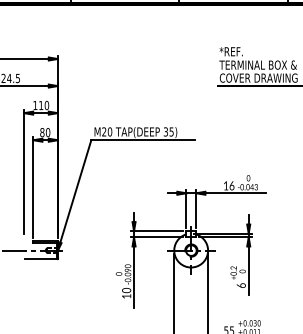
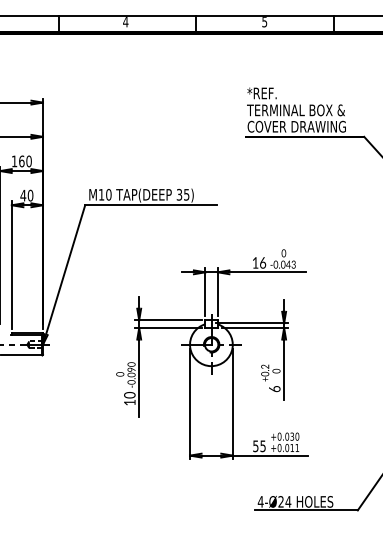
text: (40, 105) -> (21, 161), 110 -> 160
text: (103, 131) -> (100, 194), M20 -> M10
text: (41, 132) -> (22, 195), 80 -> 40

